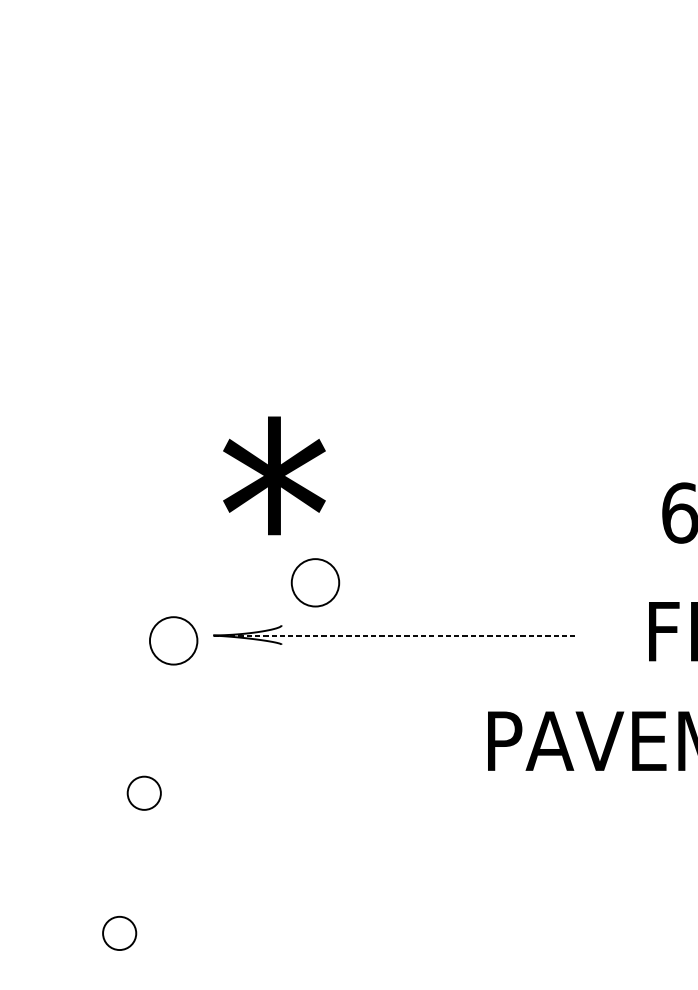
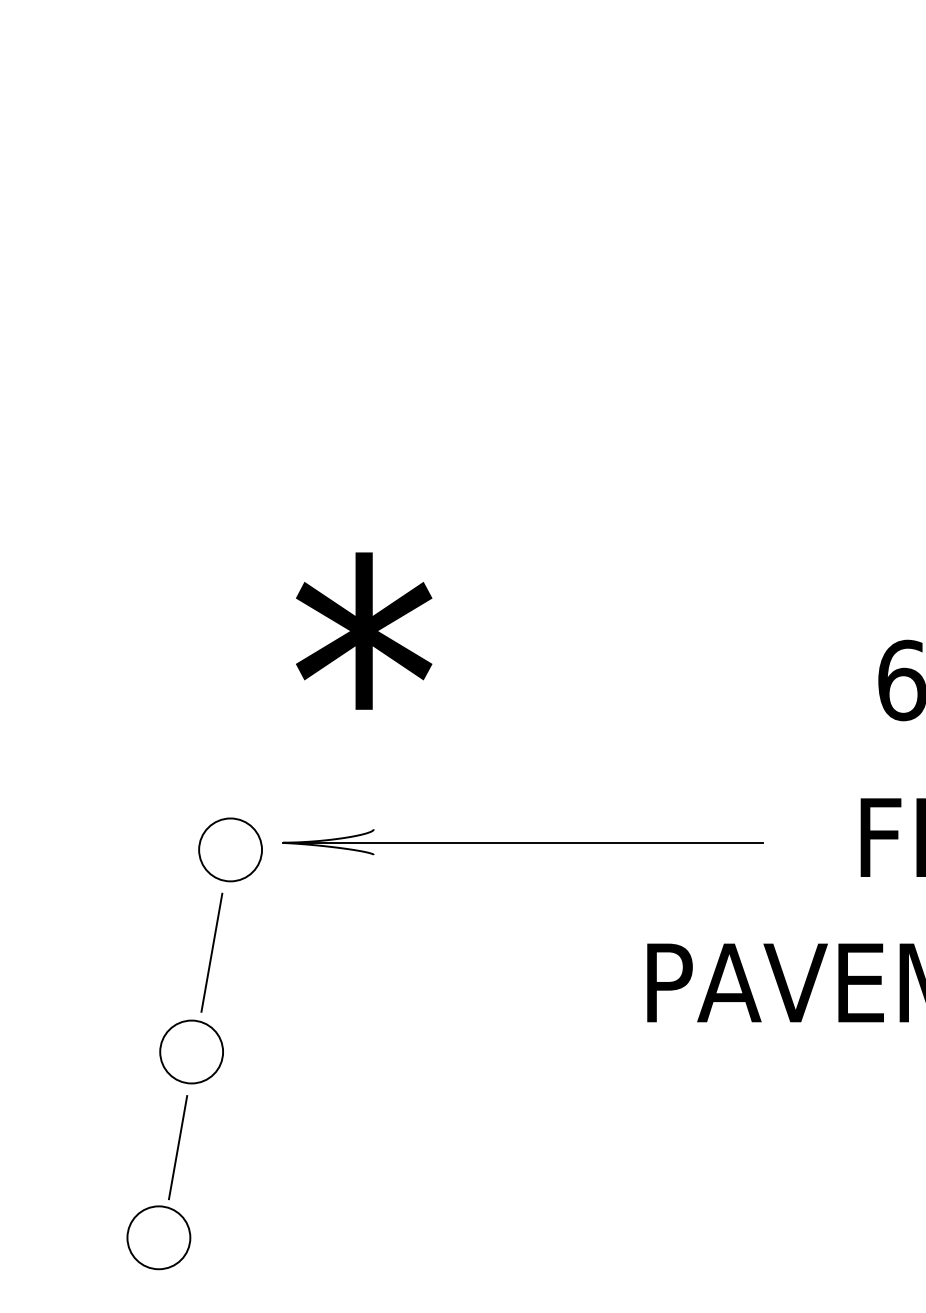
circle: (315, 582) -> (418, 772), removed
line: (394, 635) -> (523, 842), dashed -> solid
line: (159, 718) -> (211, 952), added
circle: (144, 792) -> (191, 1051), size x1.43
line: (133, 865) -> (177, 1147), added
circle: (119, 933) -> (158, 1237), size x1.43

